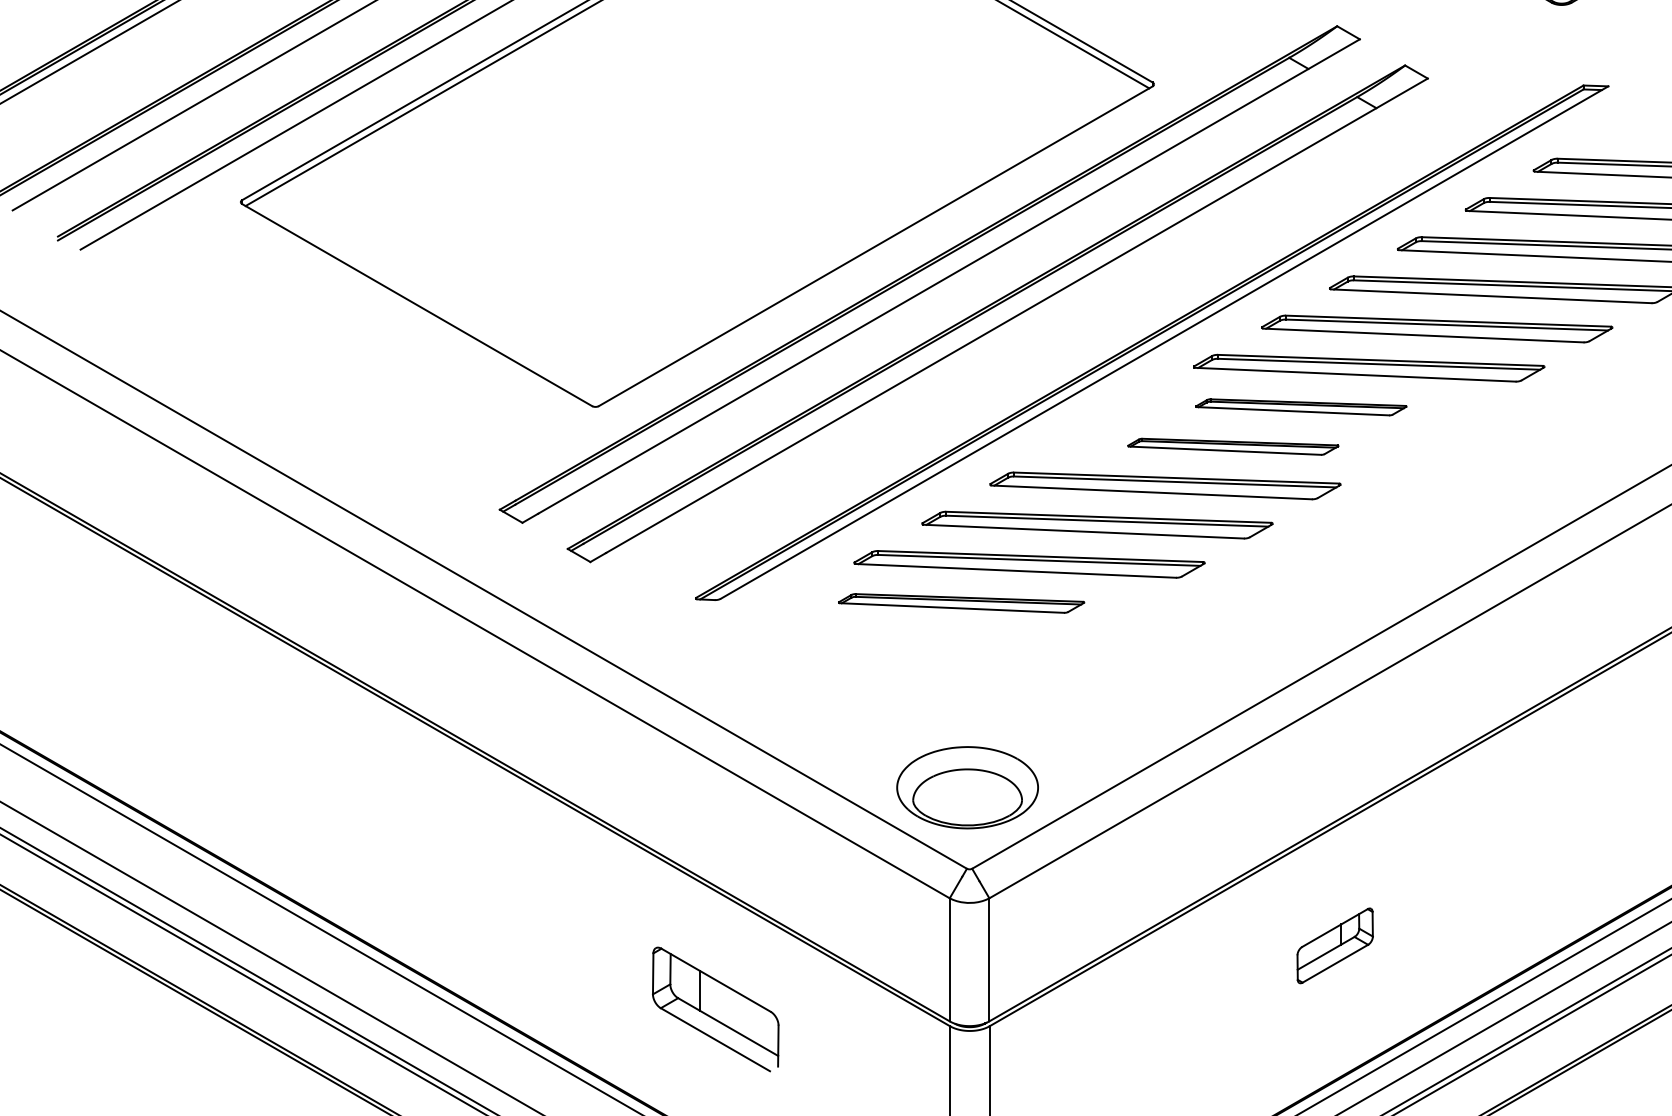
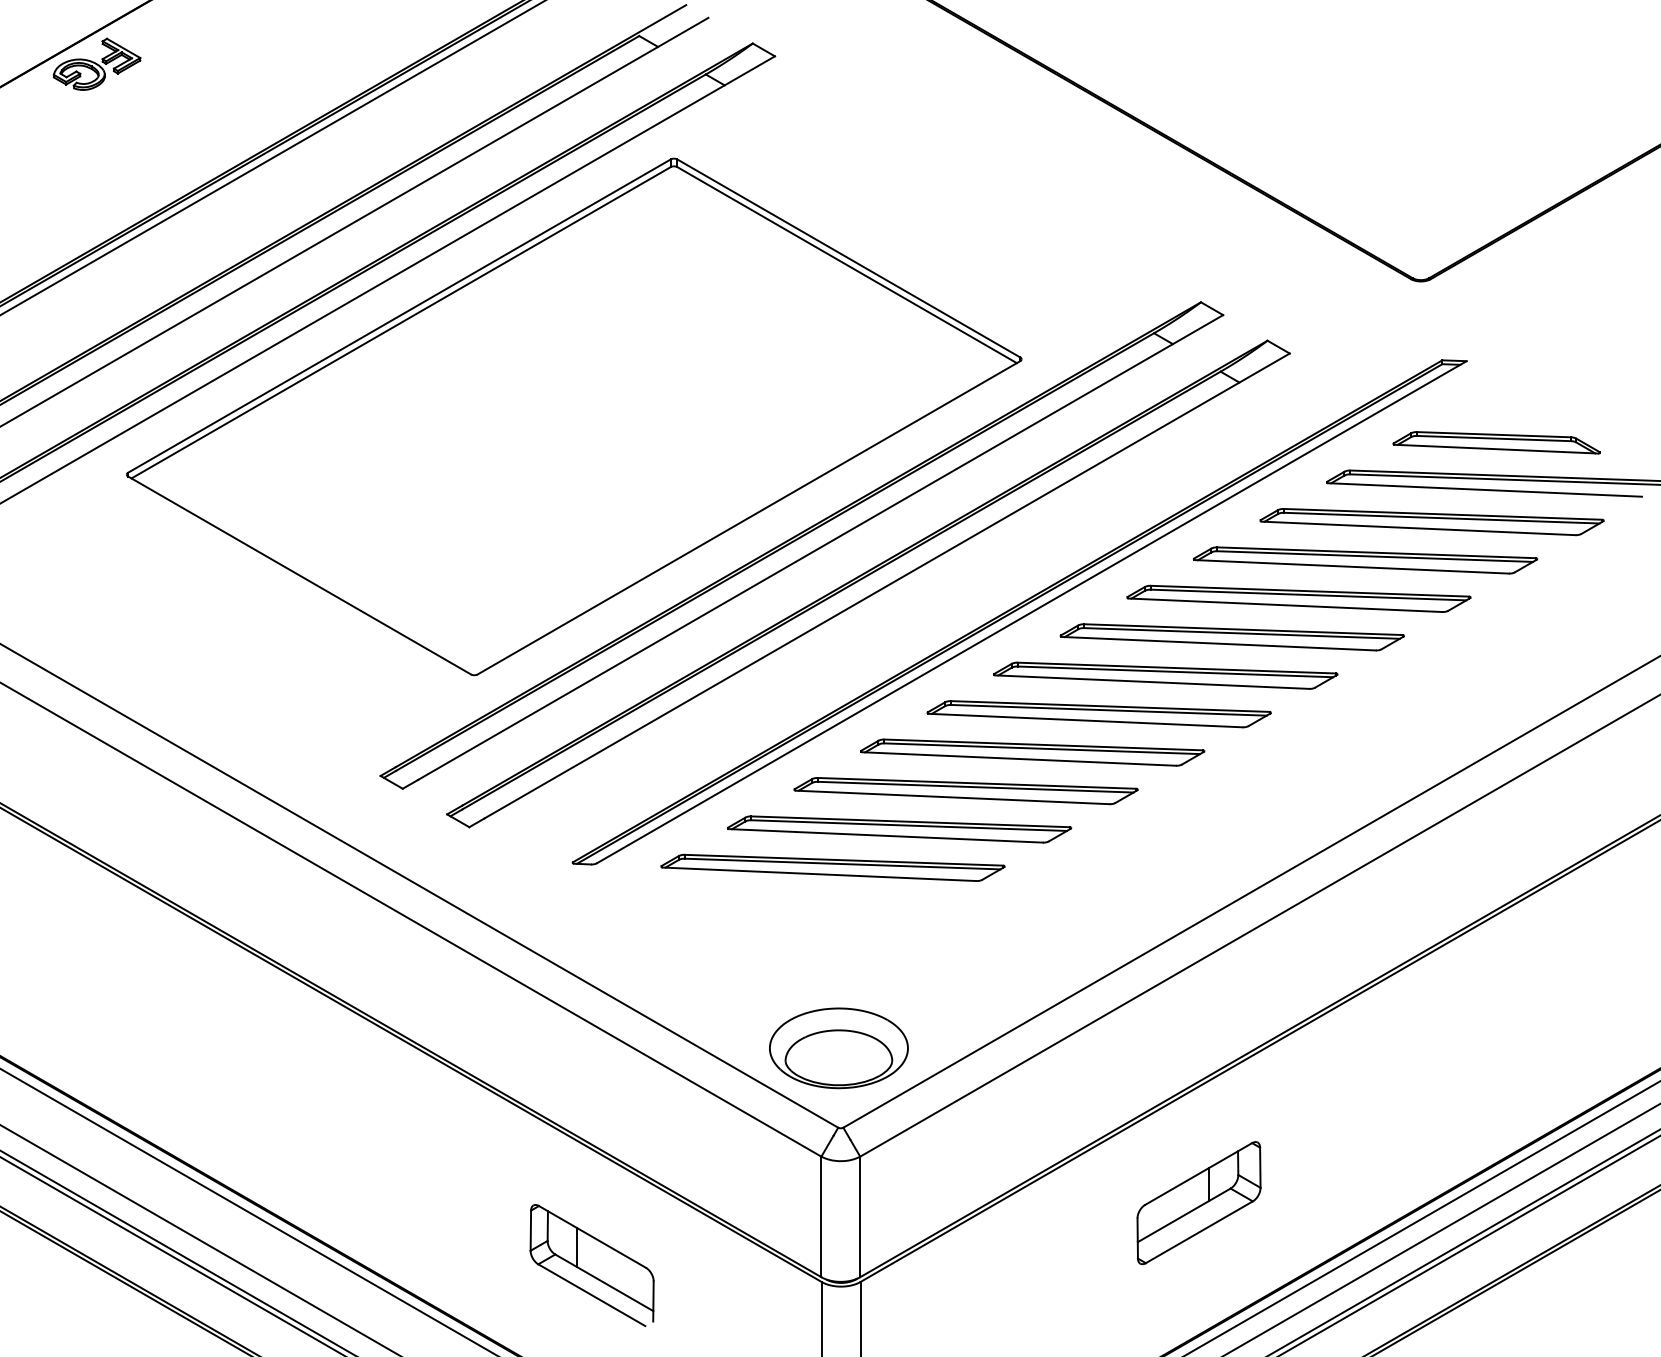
part: (1300, 407) -> (1165, 675), size x1.67
part: (1232, 446) -> (1098, 714), size x1.67
part: (961, 603) -> (832, 867), size x1.43
part: (1334, 946) -> (1198, 1203), size x1.67

